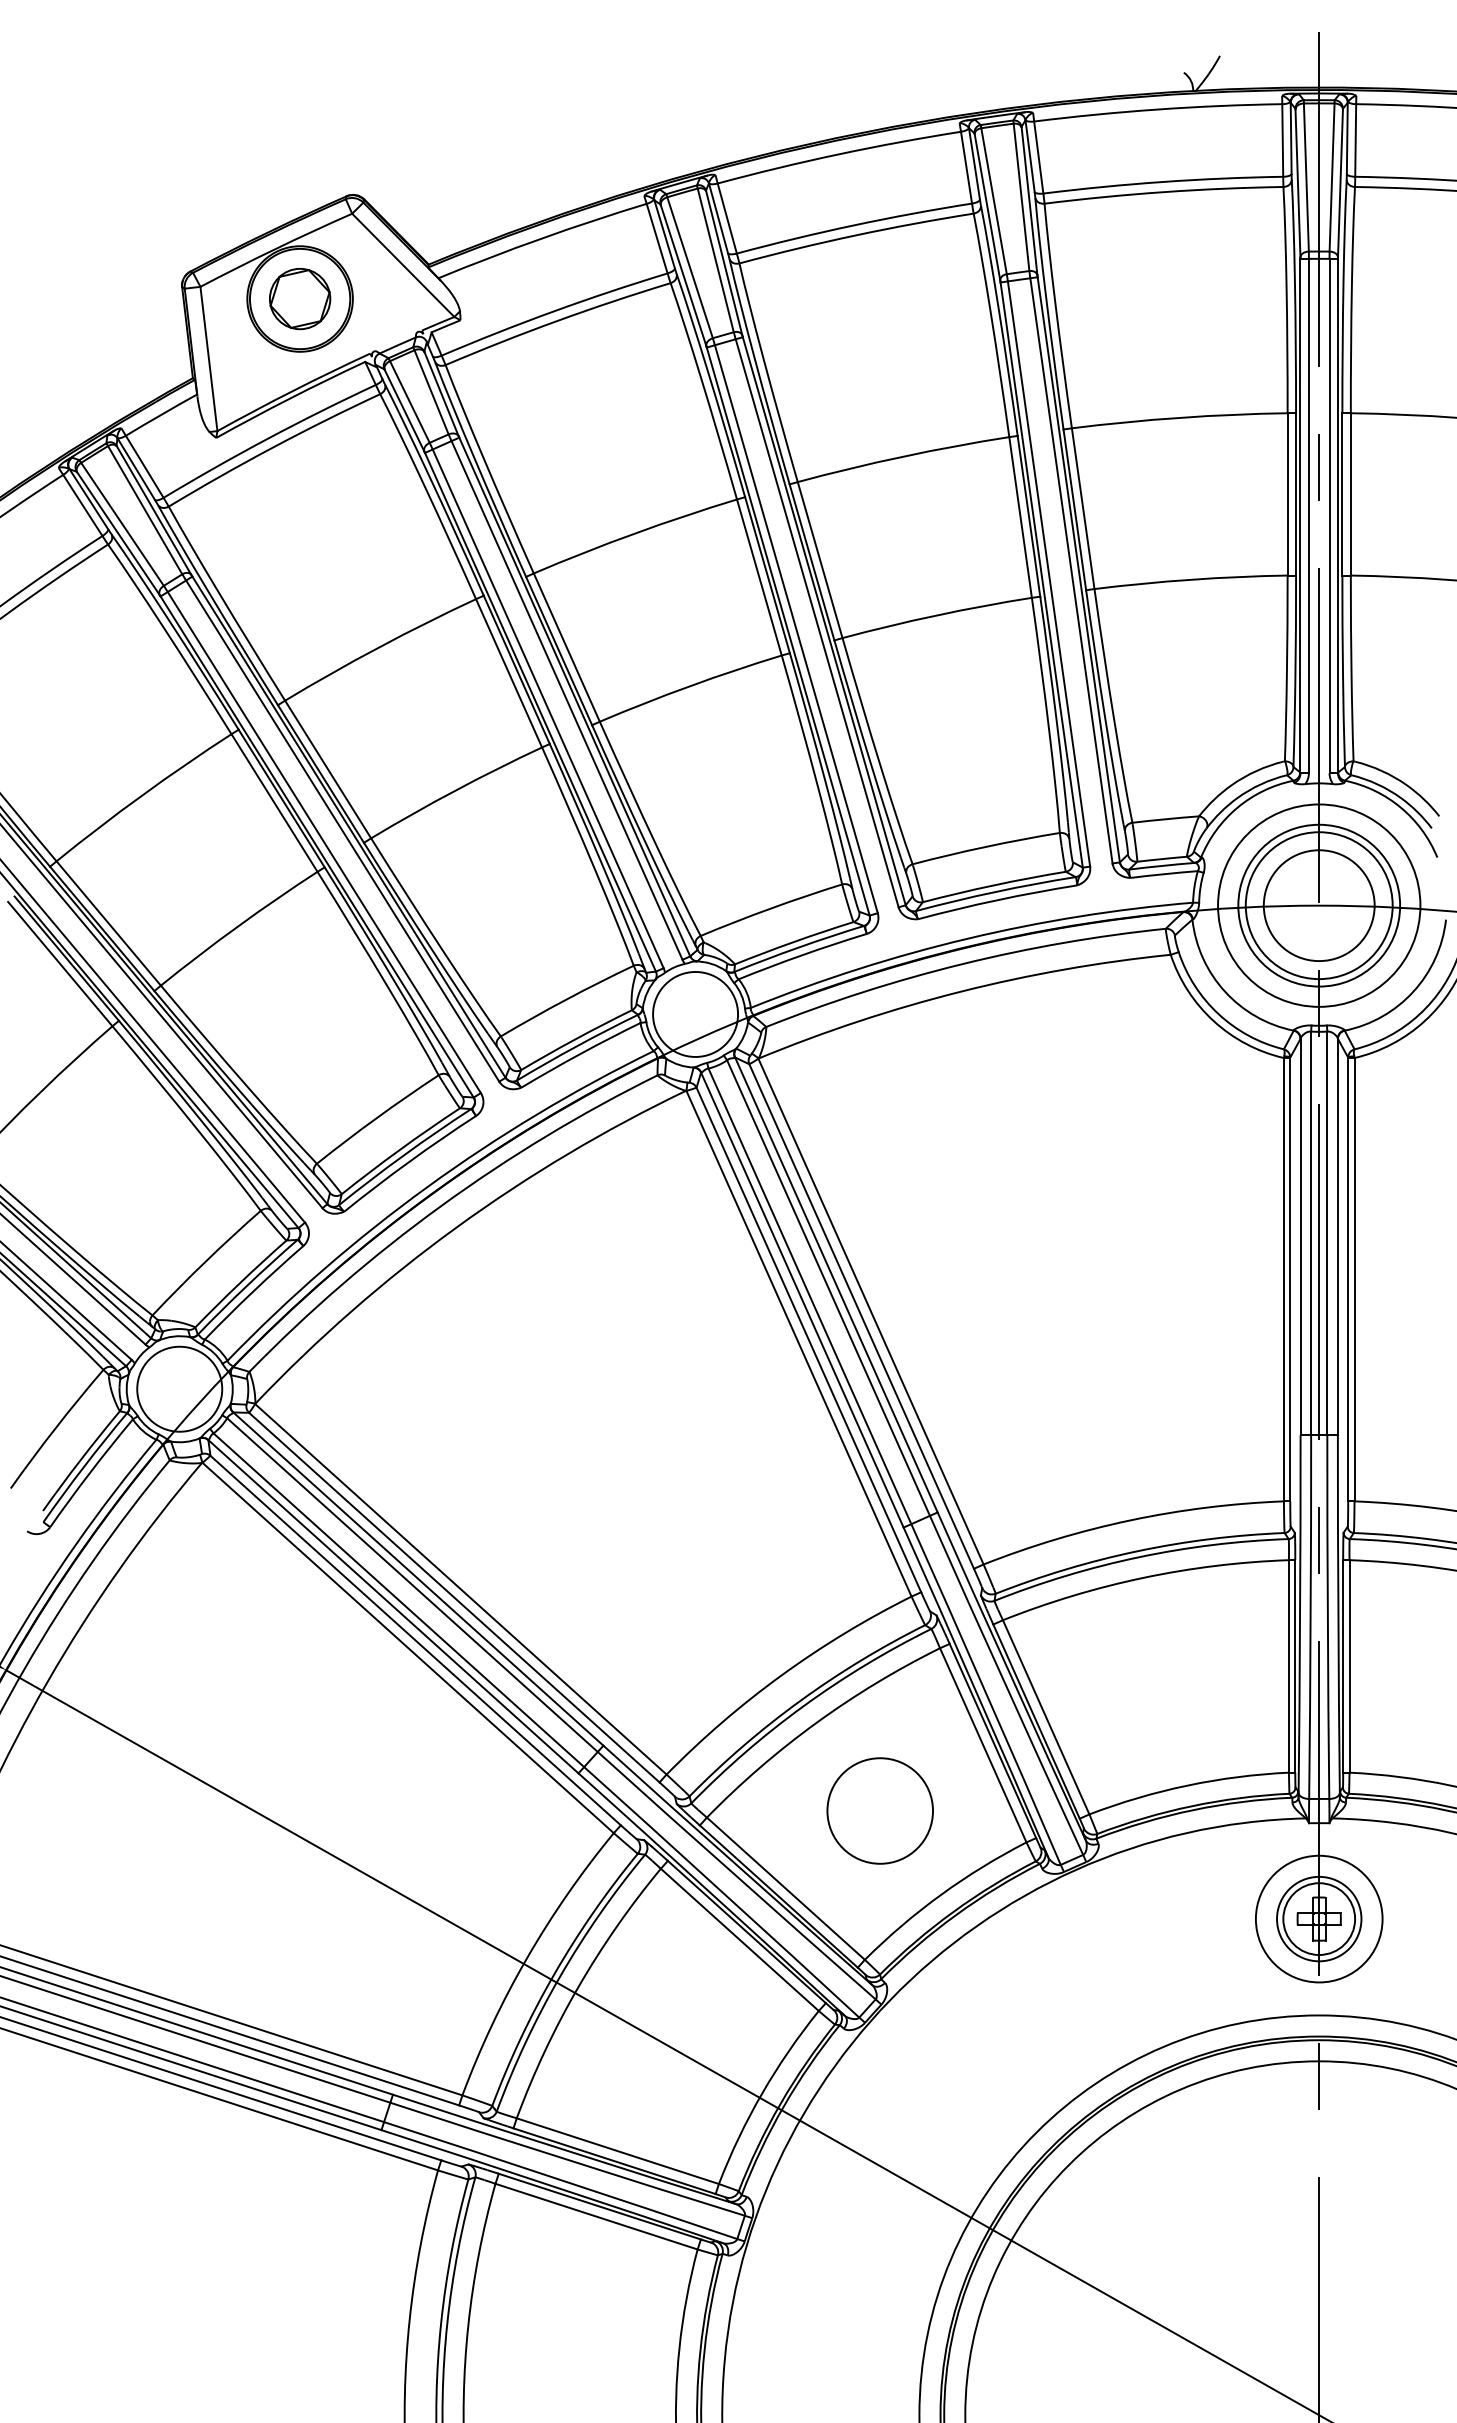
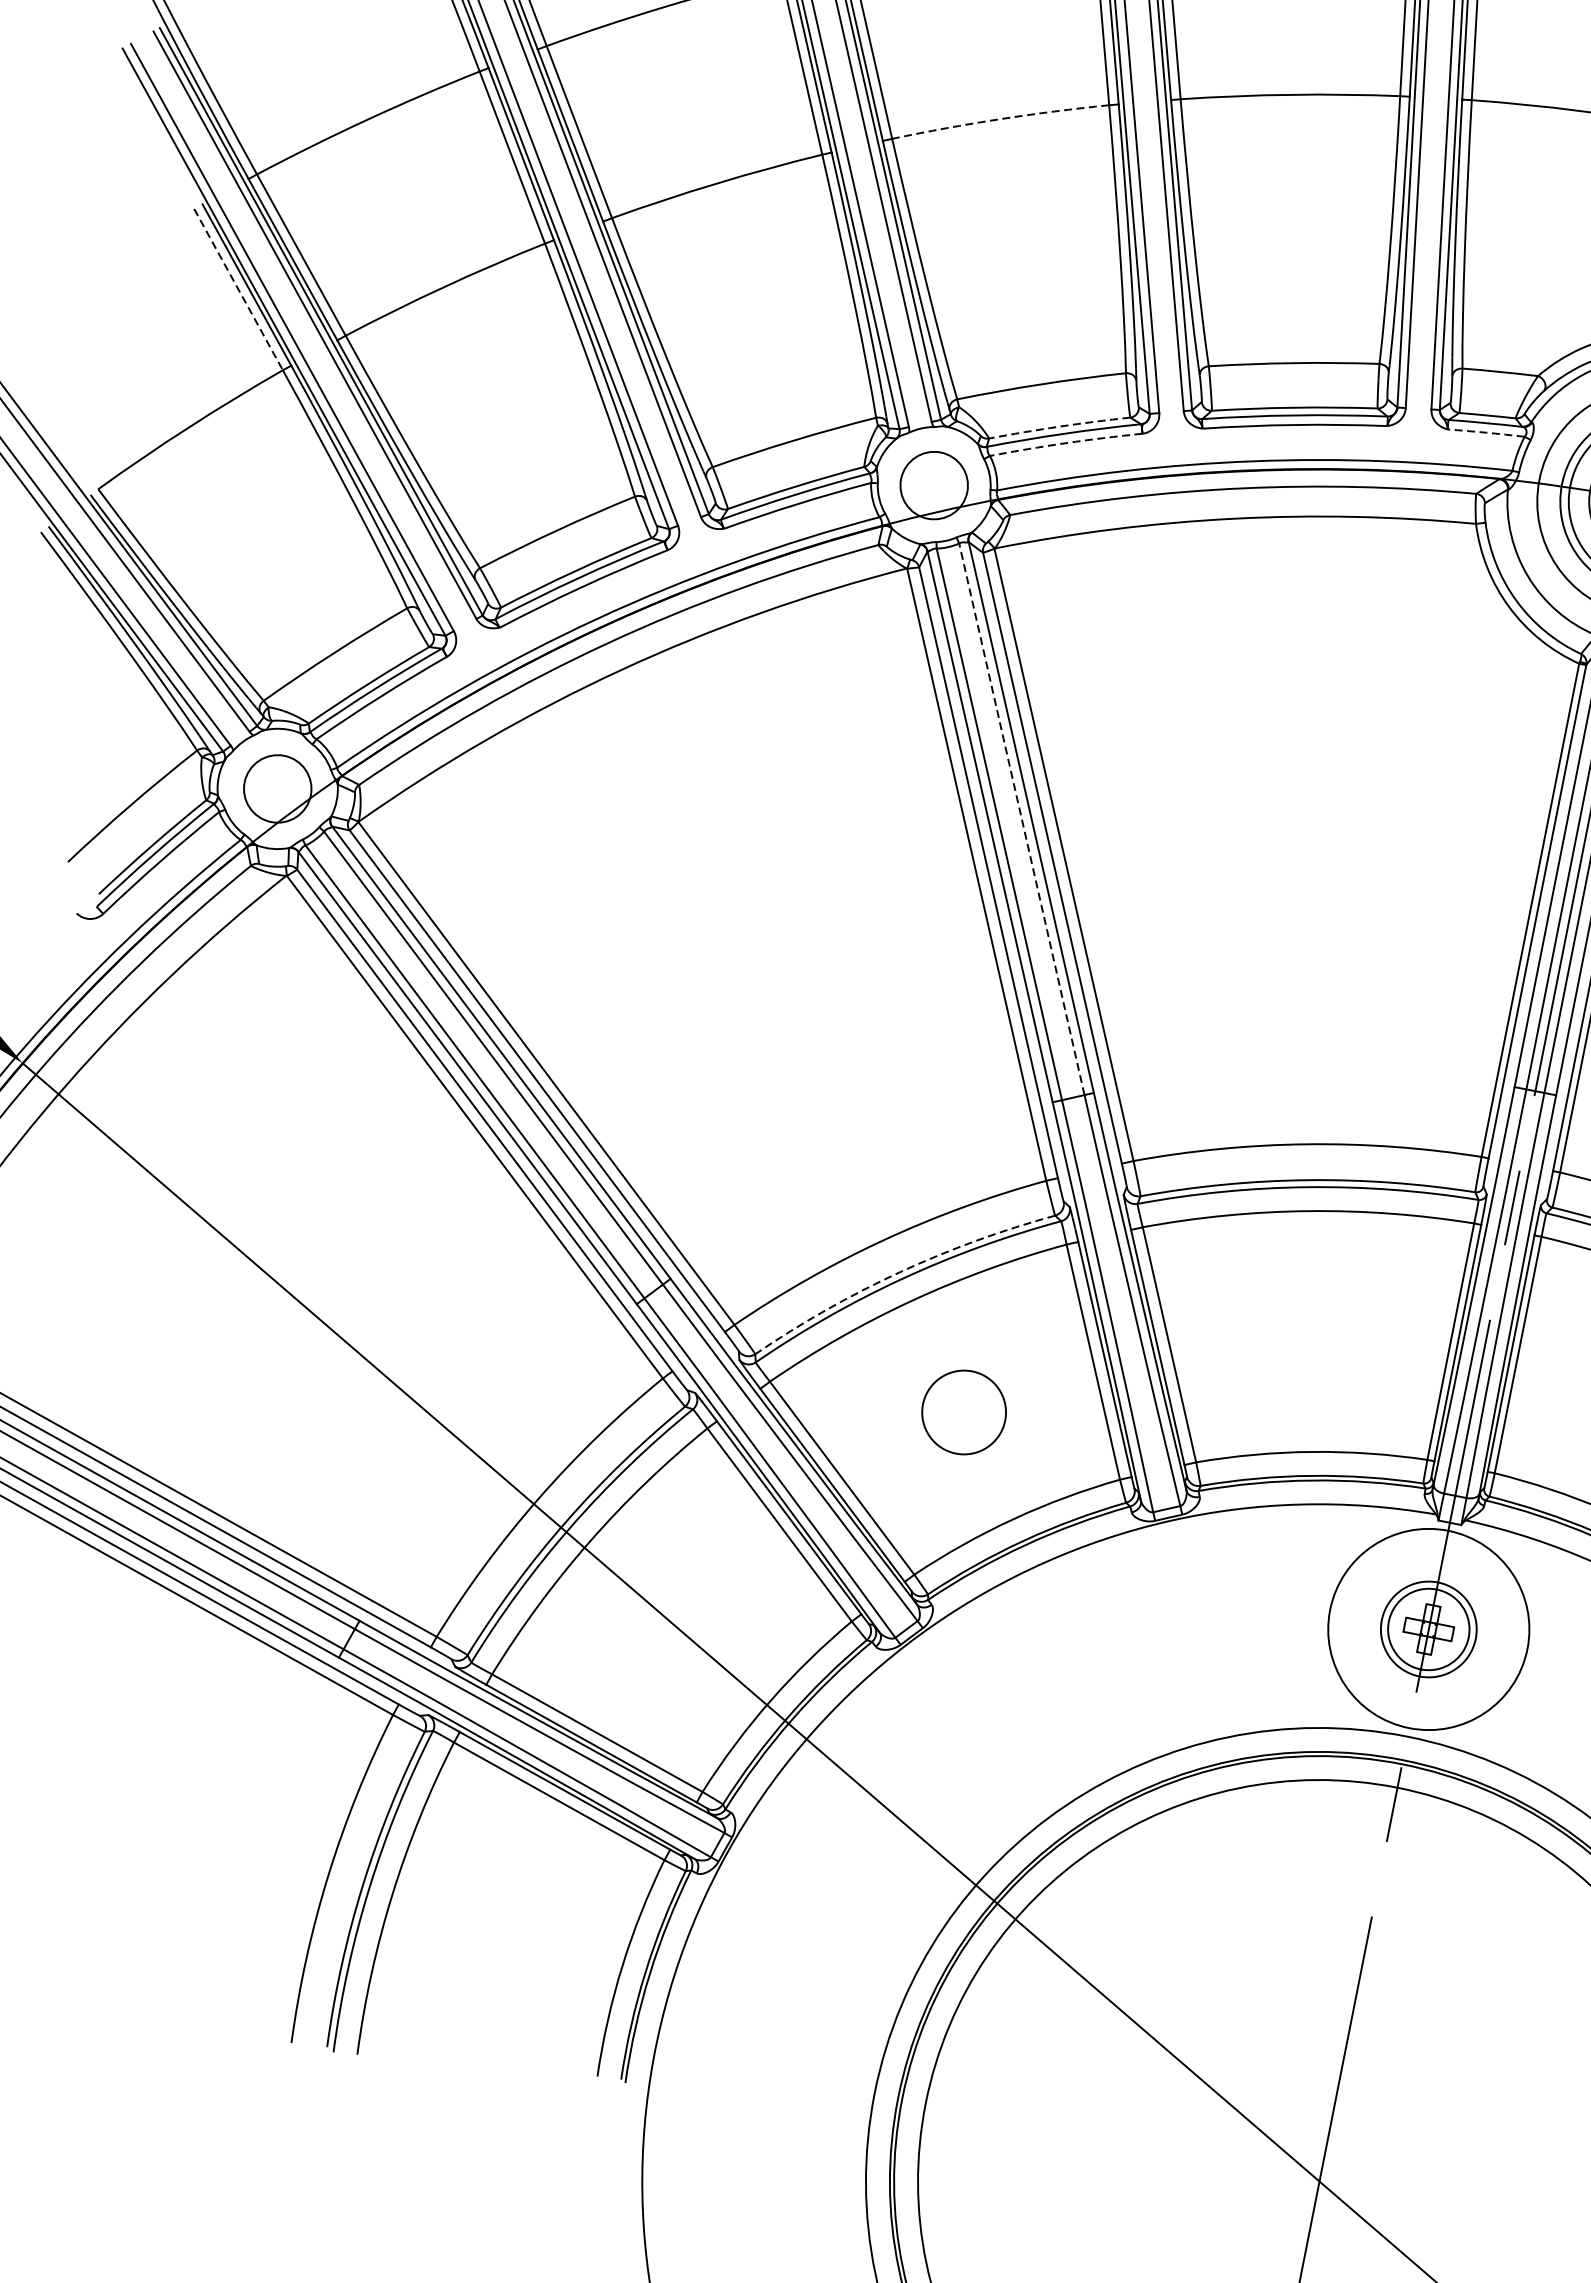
arc: (689, 686) -> (999, 119), solid -> dashed
arc: (1163, 874) -> (1485, 432), solid -> dashed
arc: (793, 942) -> (1059, 427), solid -> dashed
arc: (802, 955) -> (1066, 443), solid -> dashed
line: (60, 964) -> (238, 290), solid -> dashed
circle: (695, 1013) -> (934, 484), size x0.7
line: (828, 1287) -> (1021, 818), solid -> dashed
circle: (179, 1388) -> (277, 788), size x0.7
arc: (800, 1700) -> (899, 1272), solid -> dashed
circle: (879, 1810) -> (963, 1411), size x0.7
circle: (1318, 1918) -> (1428, 1628), size x1.4

